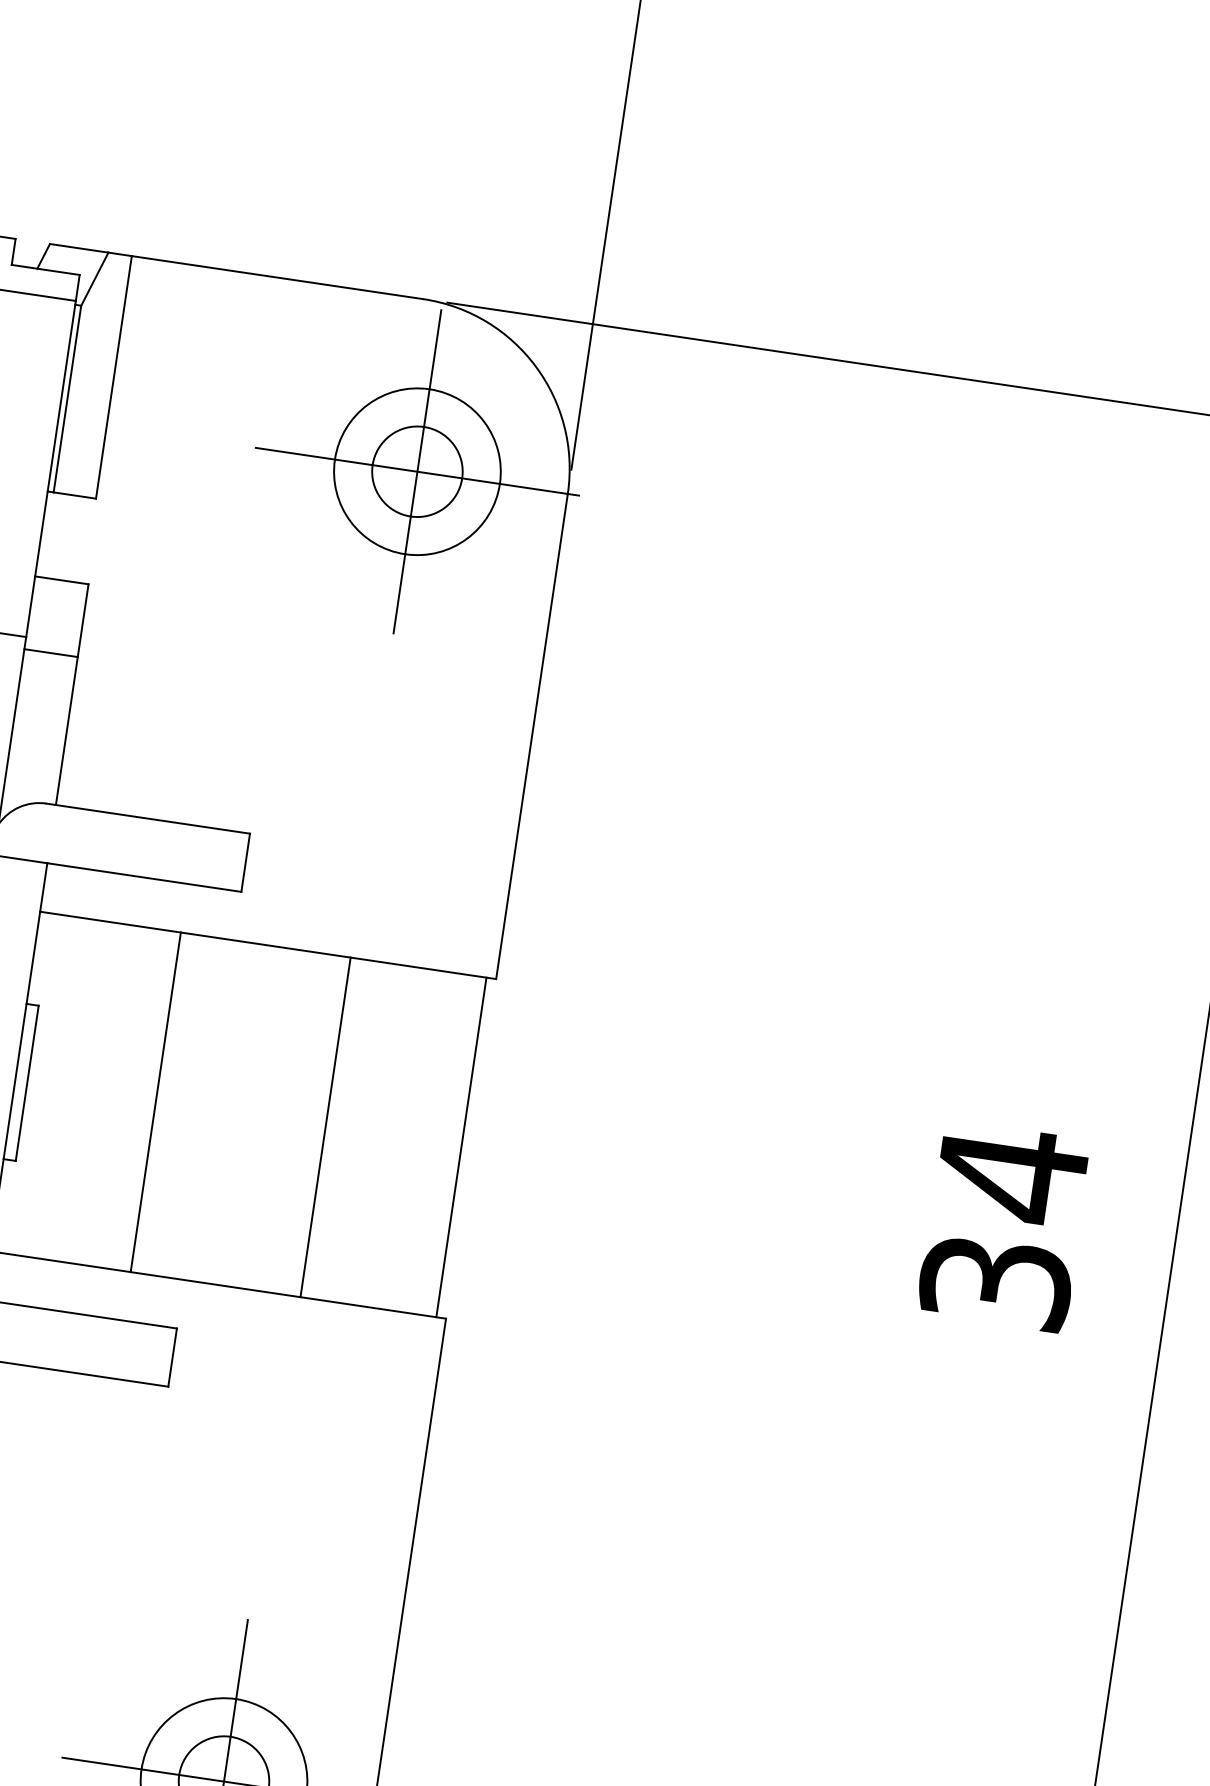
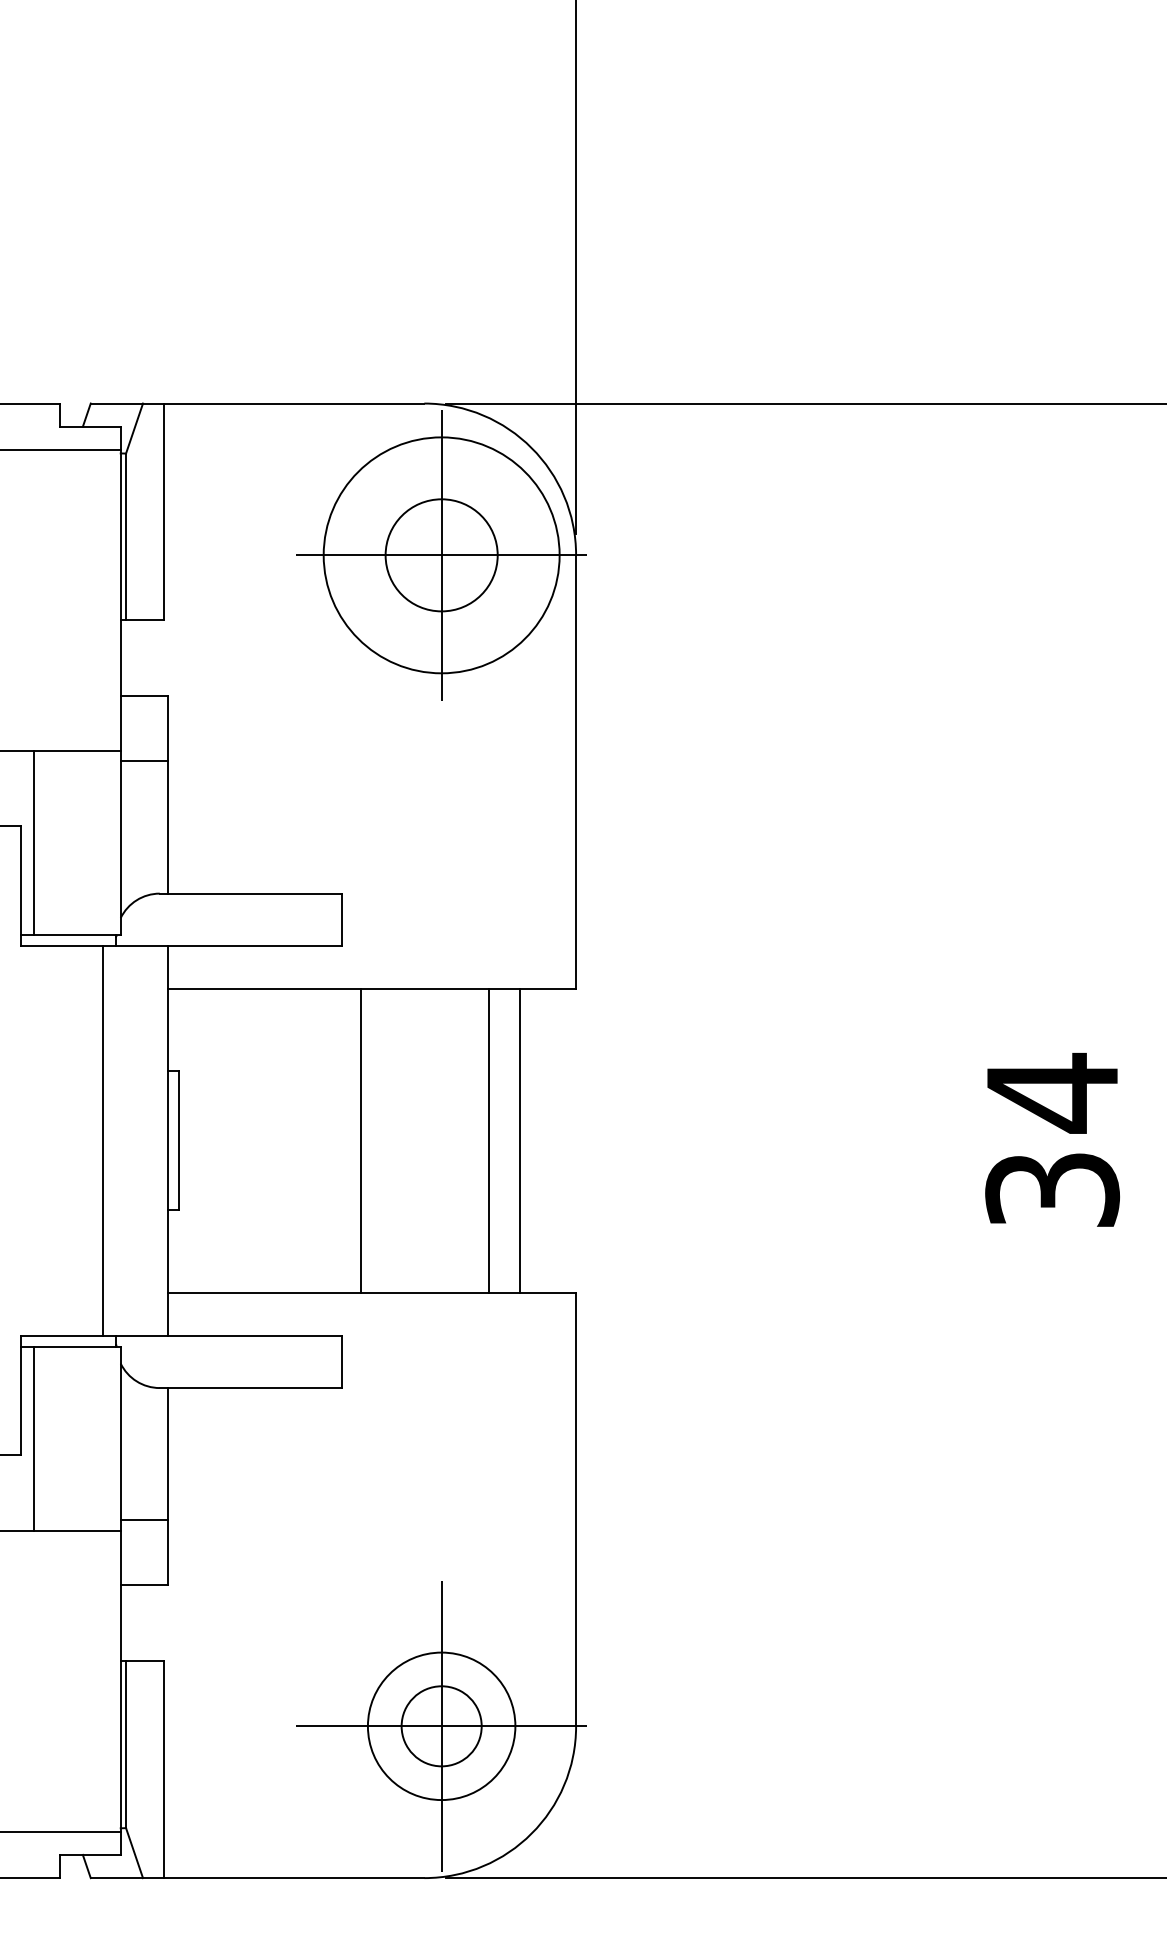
circle: (417, 471) -> (441, 555), size x1.4
circle: (417, 471) -> (441, 555), size x1.6
line: (156, 1101) -> (361, 1140), moved
line: (326, 1127) -> (489, 1140), moved
line: (461, 1147) -> (520, 1140), moved

